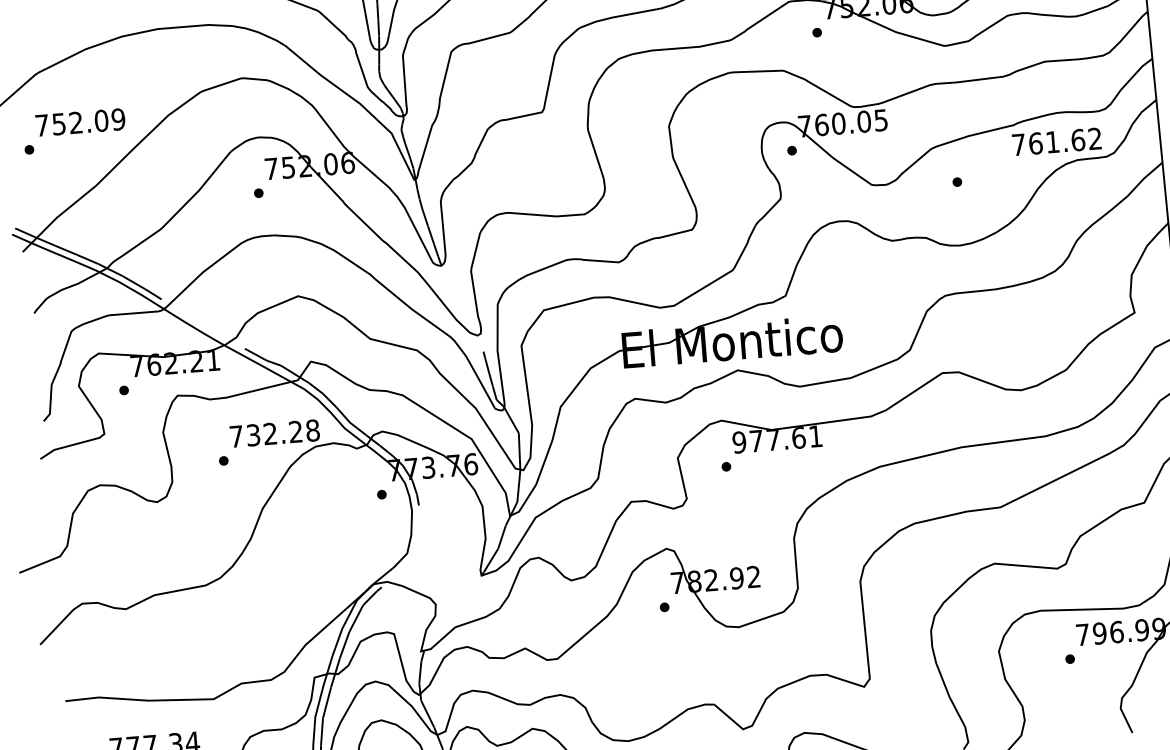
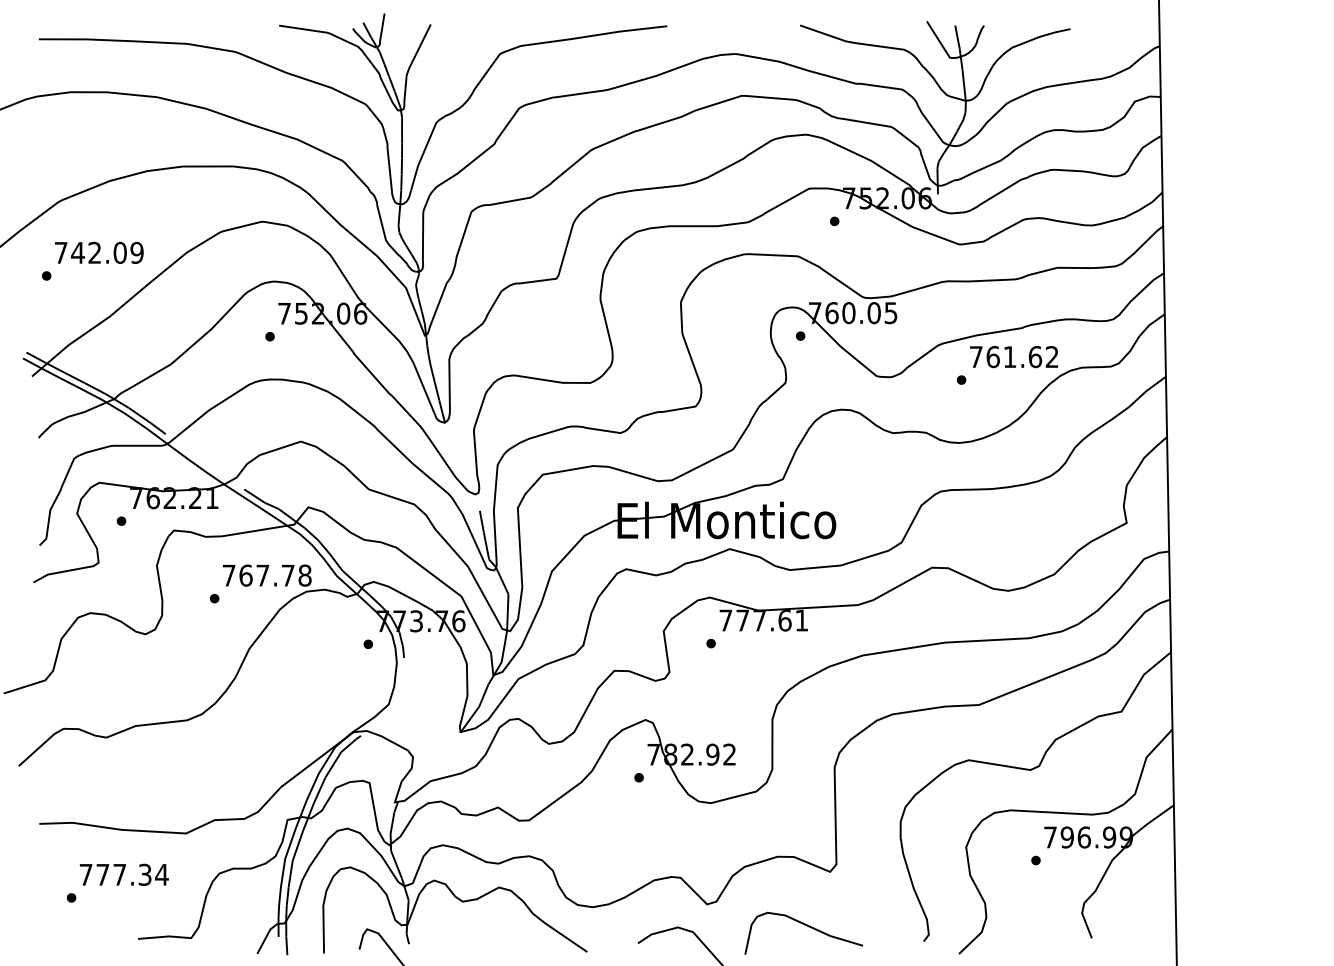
text: (58, 123) -> (77, 252), 752.09 -> 742.09
text: (1056, 142) -> (1013, 357), moved
text: (274, 433) -> (266, 575), 732.28 -> 767.78
text: (739, 442) -> (725, 620), 977.61 -> 777.61

